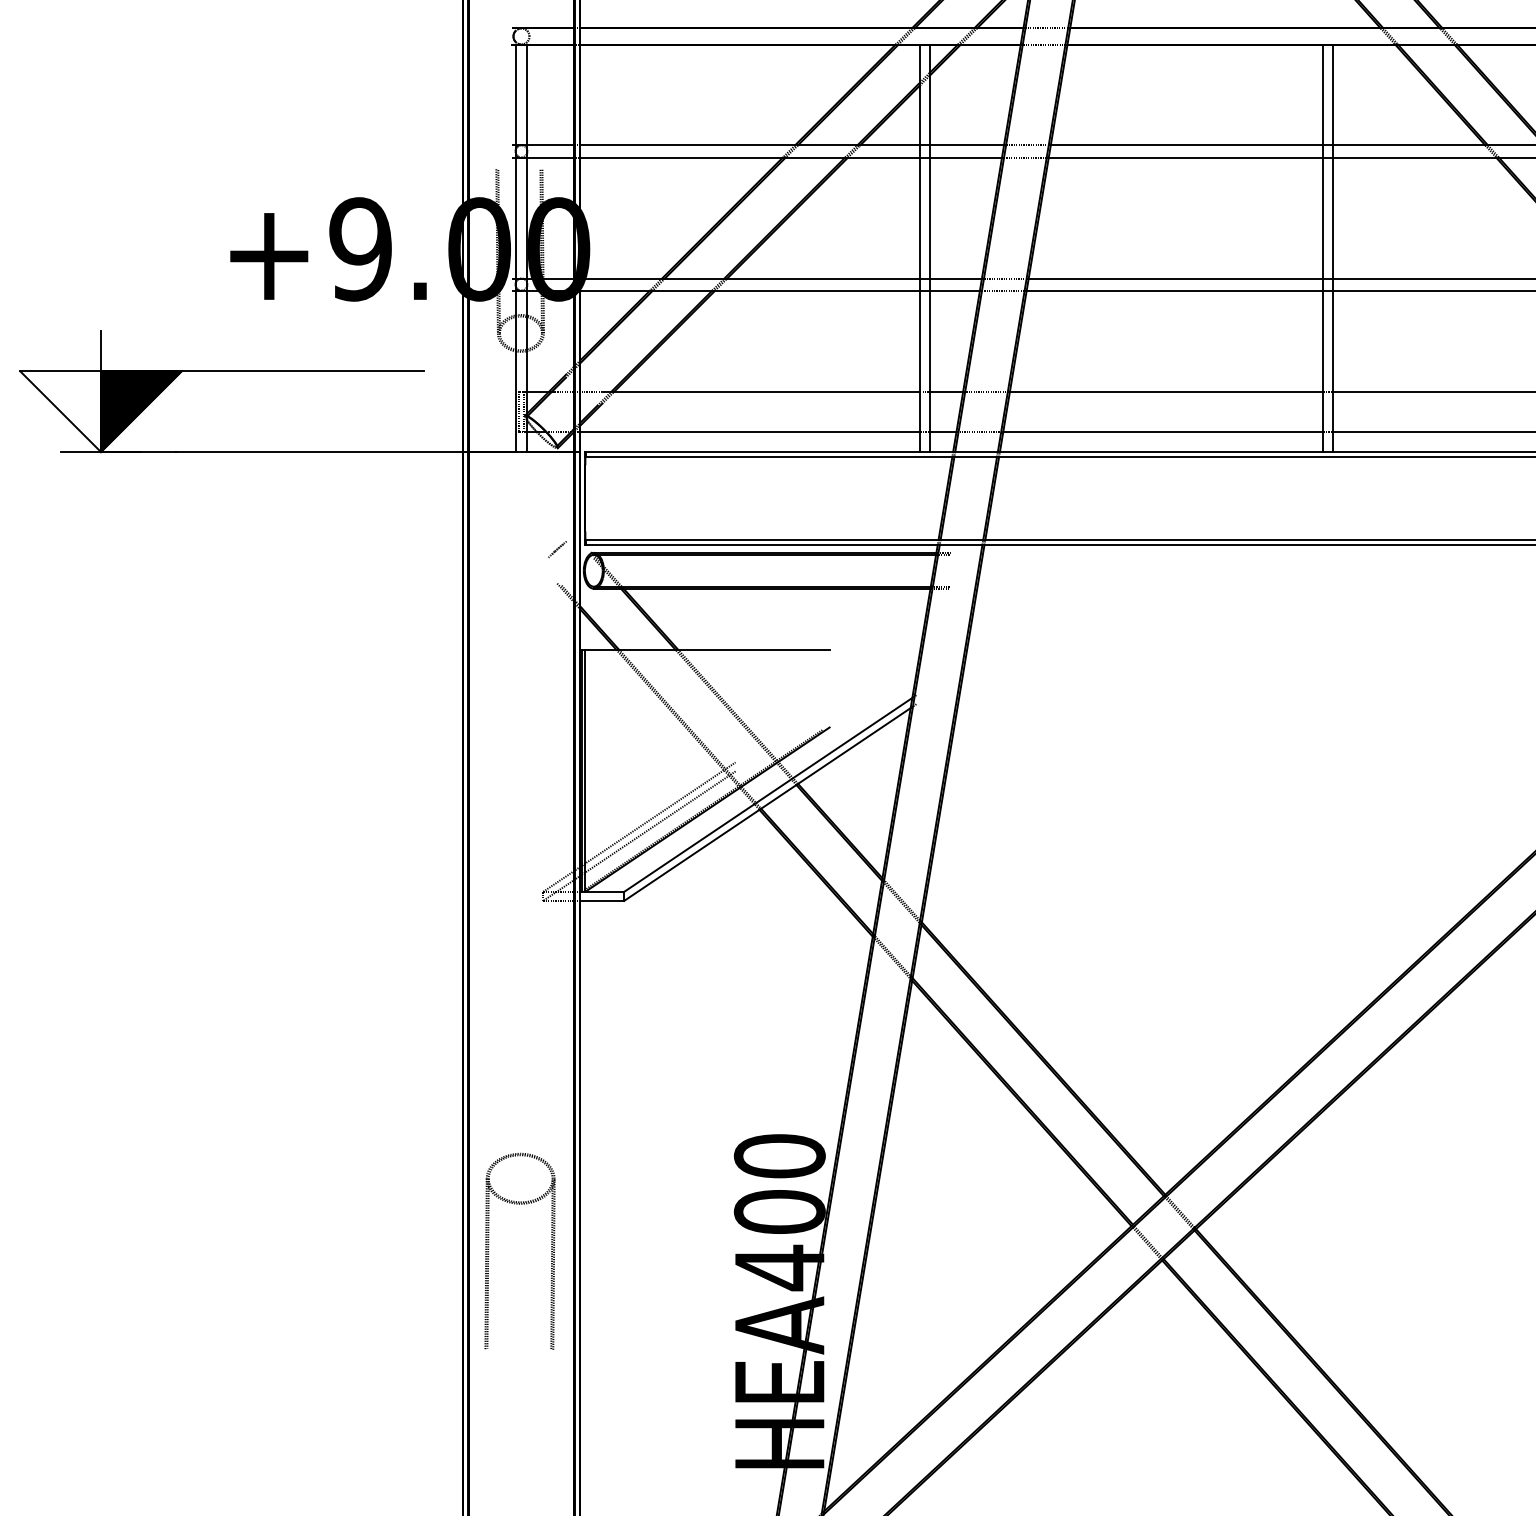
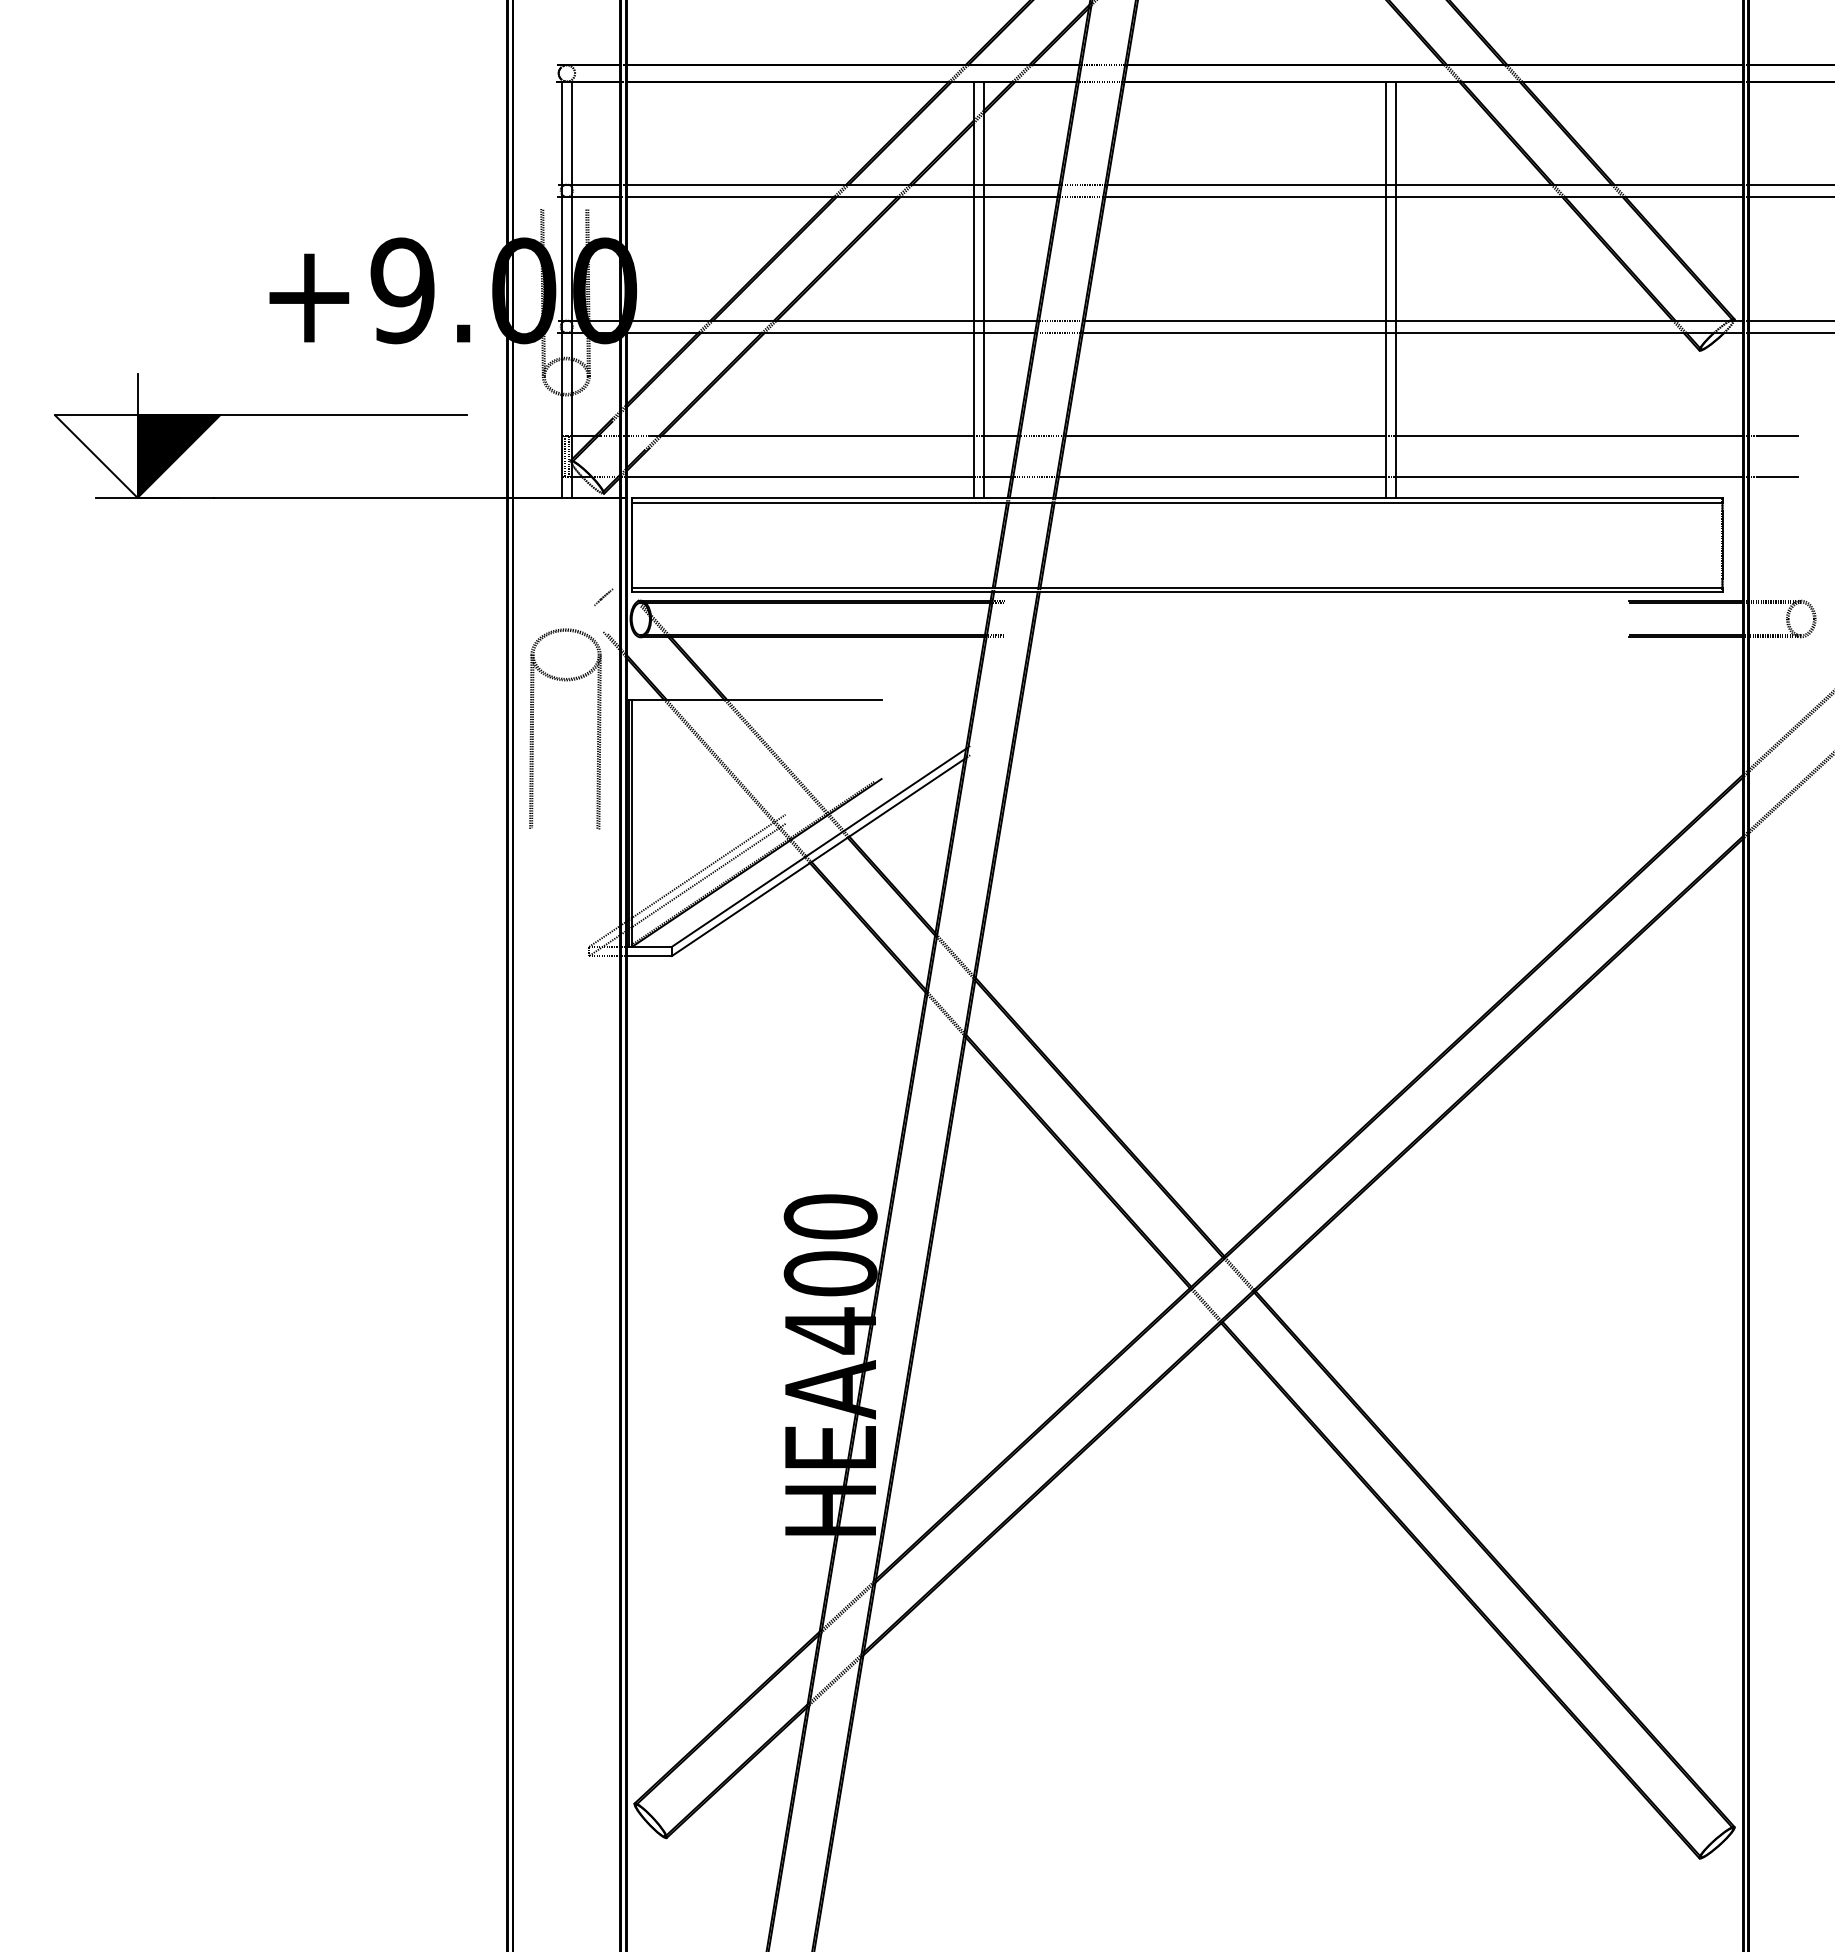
part: (488, 1250) -> (533, 728), moved

